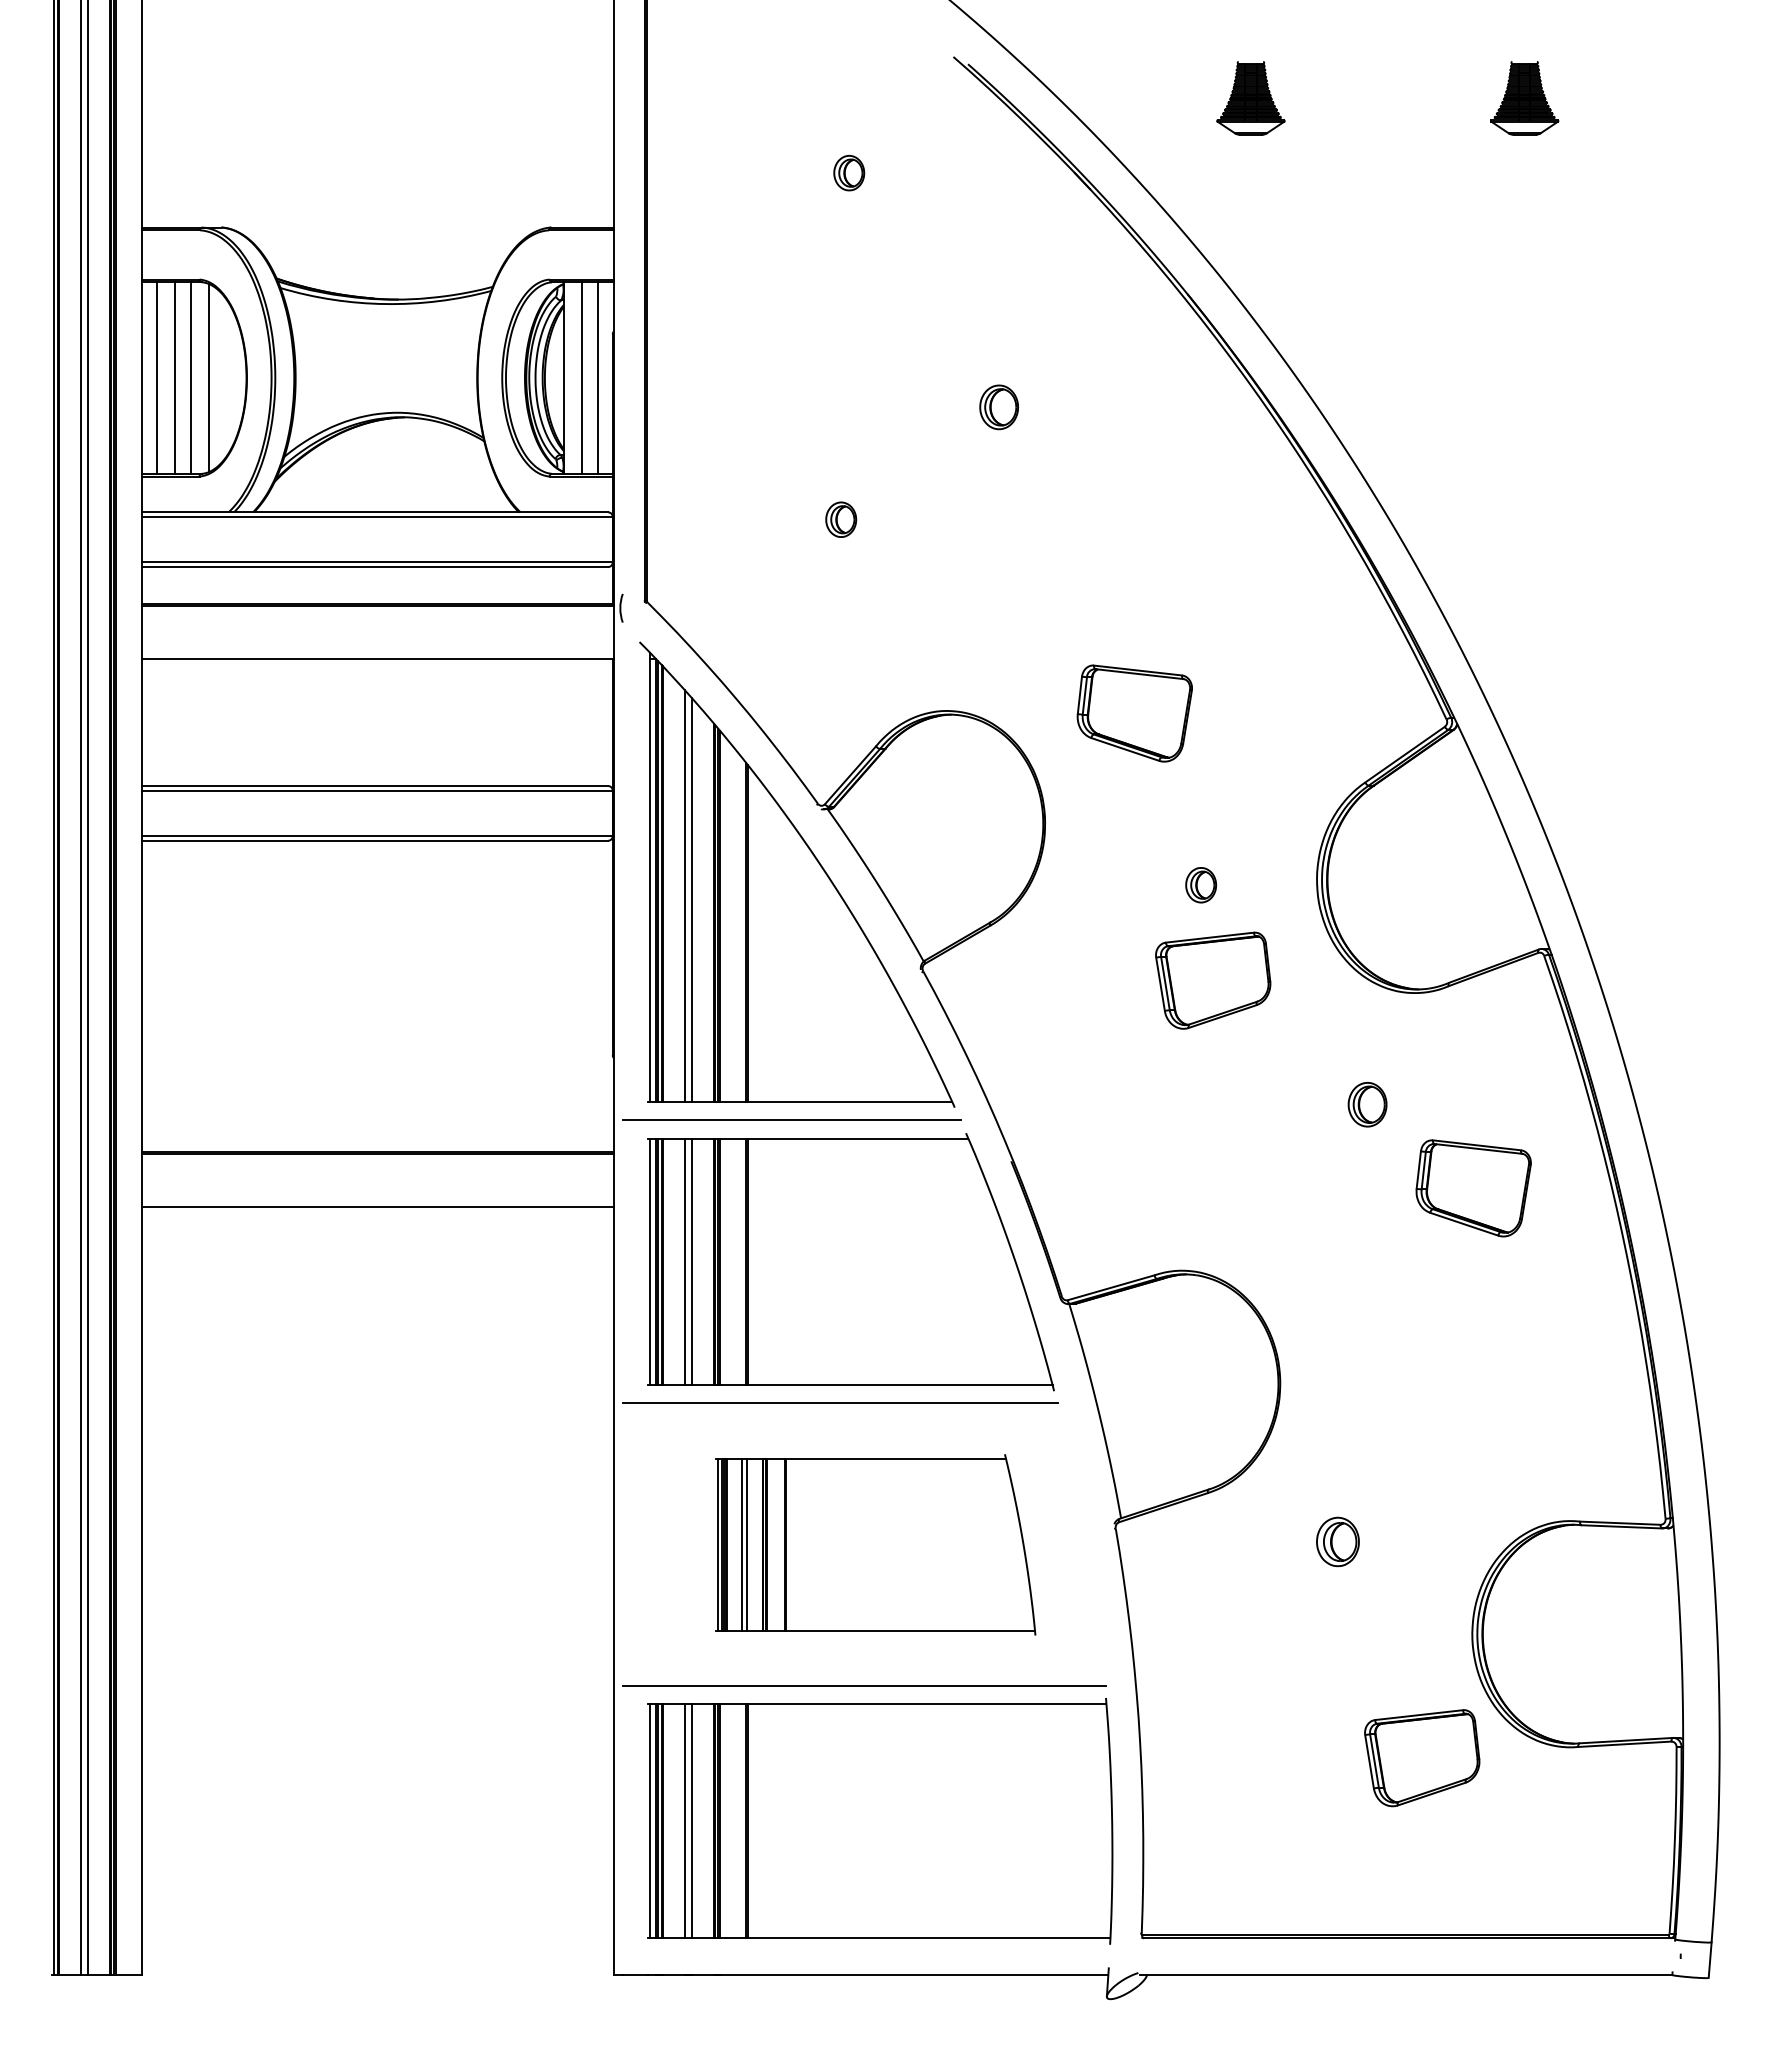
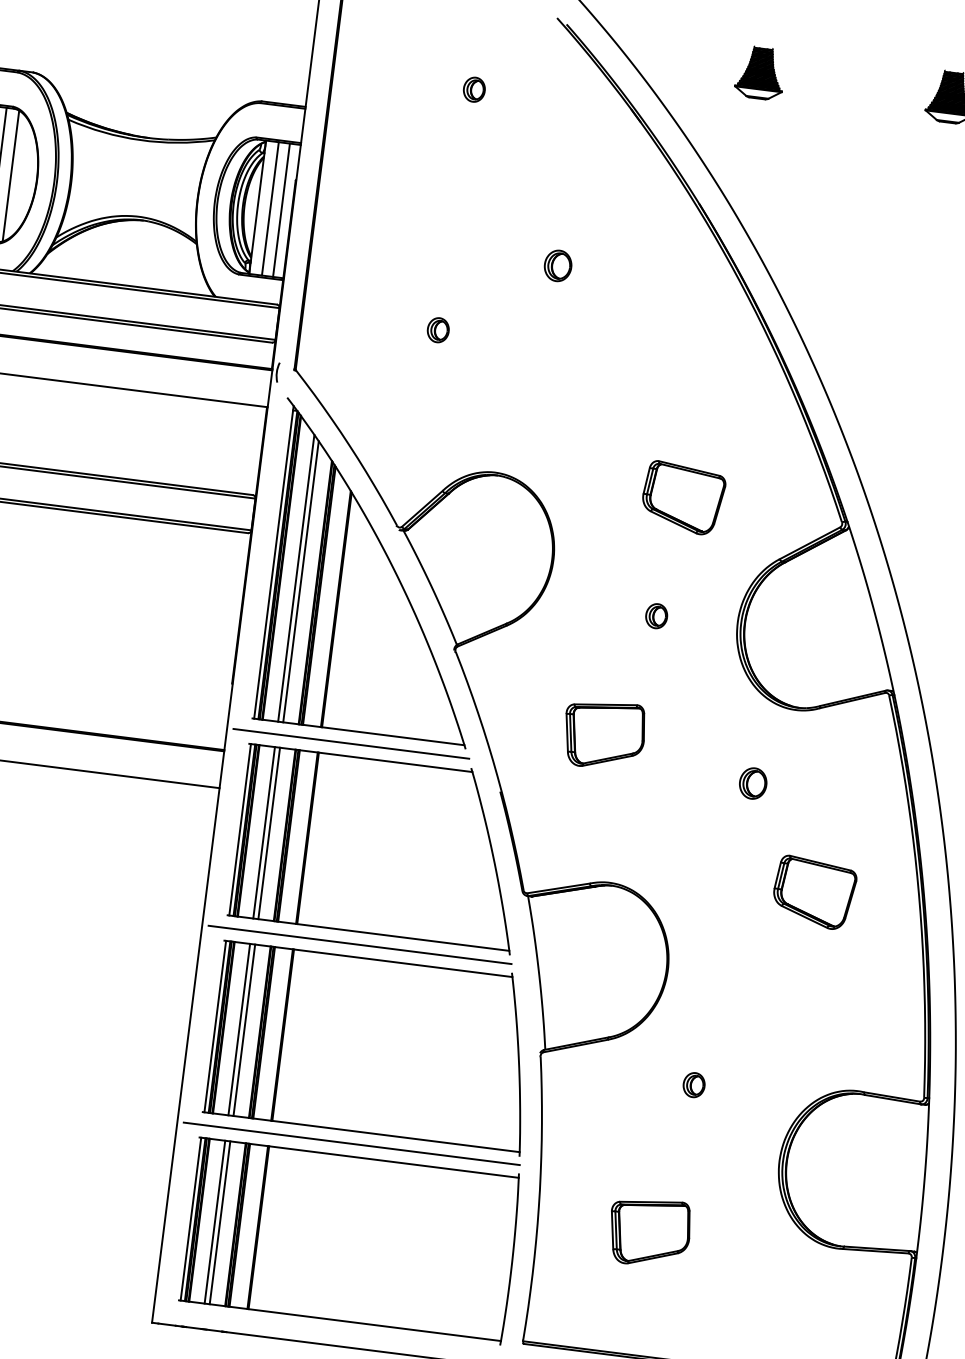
part: (1134, 713) -> (683, 498), moved
part: (1213, 980) -> (604, 734), moved
part: (1473, 1188) -> (814, 892), moved
part: (1337, 1541) -> (693, 1084), size x0.71
part: (875, 1544) -> (372, 1046), size x1.43
part: (1422, 1758) -> (649, 1232), moved

